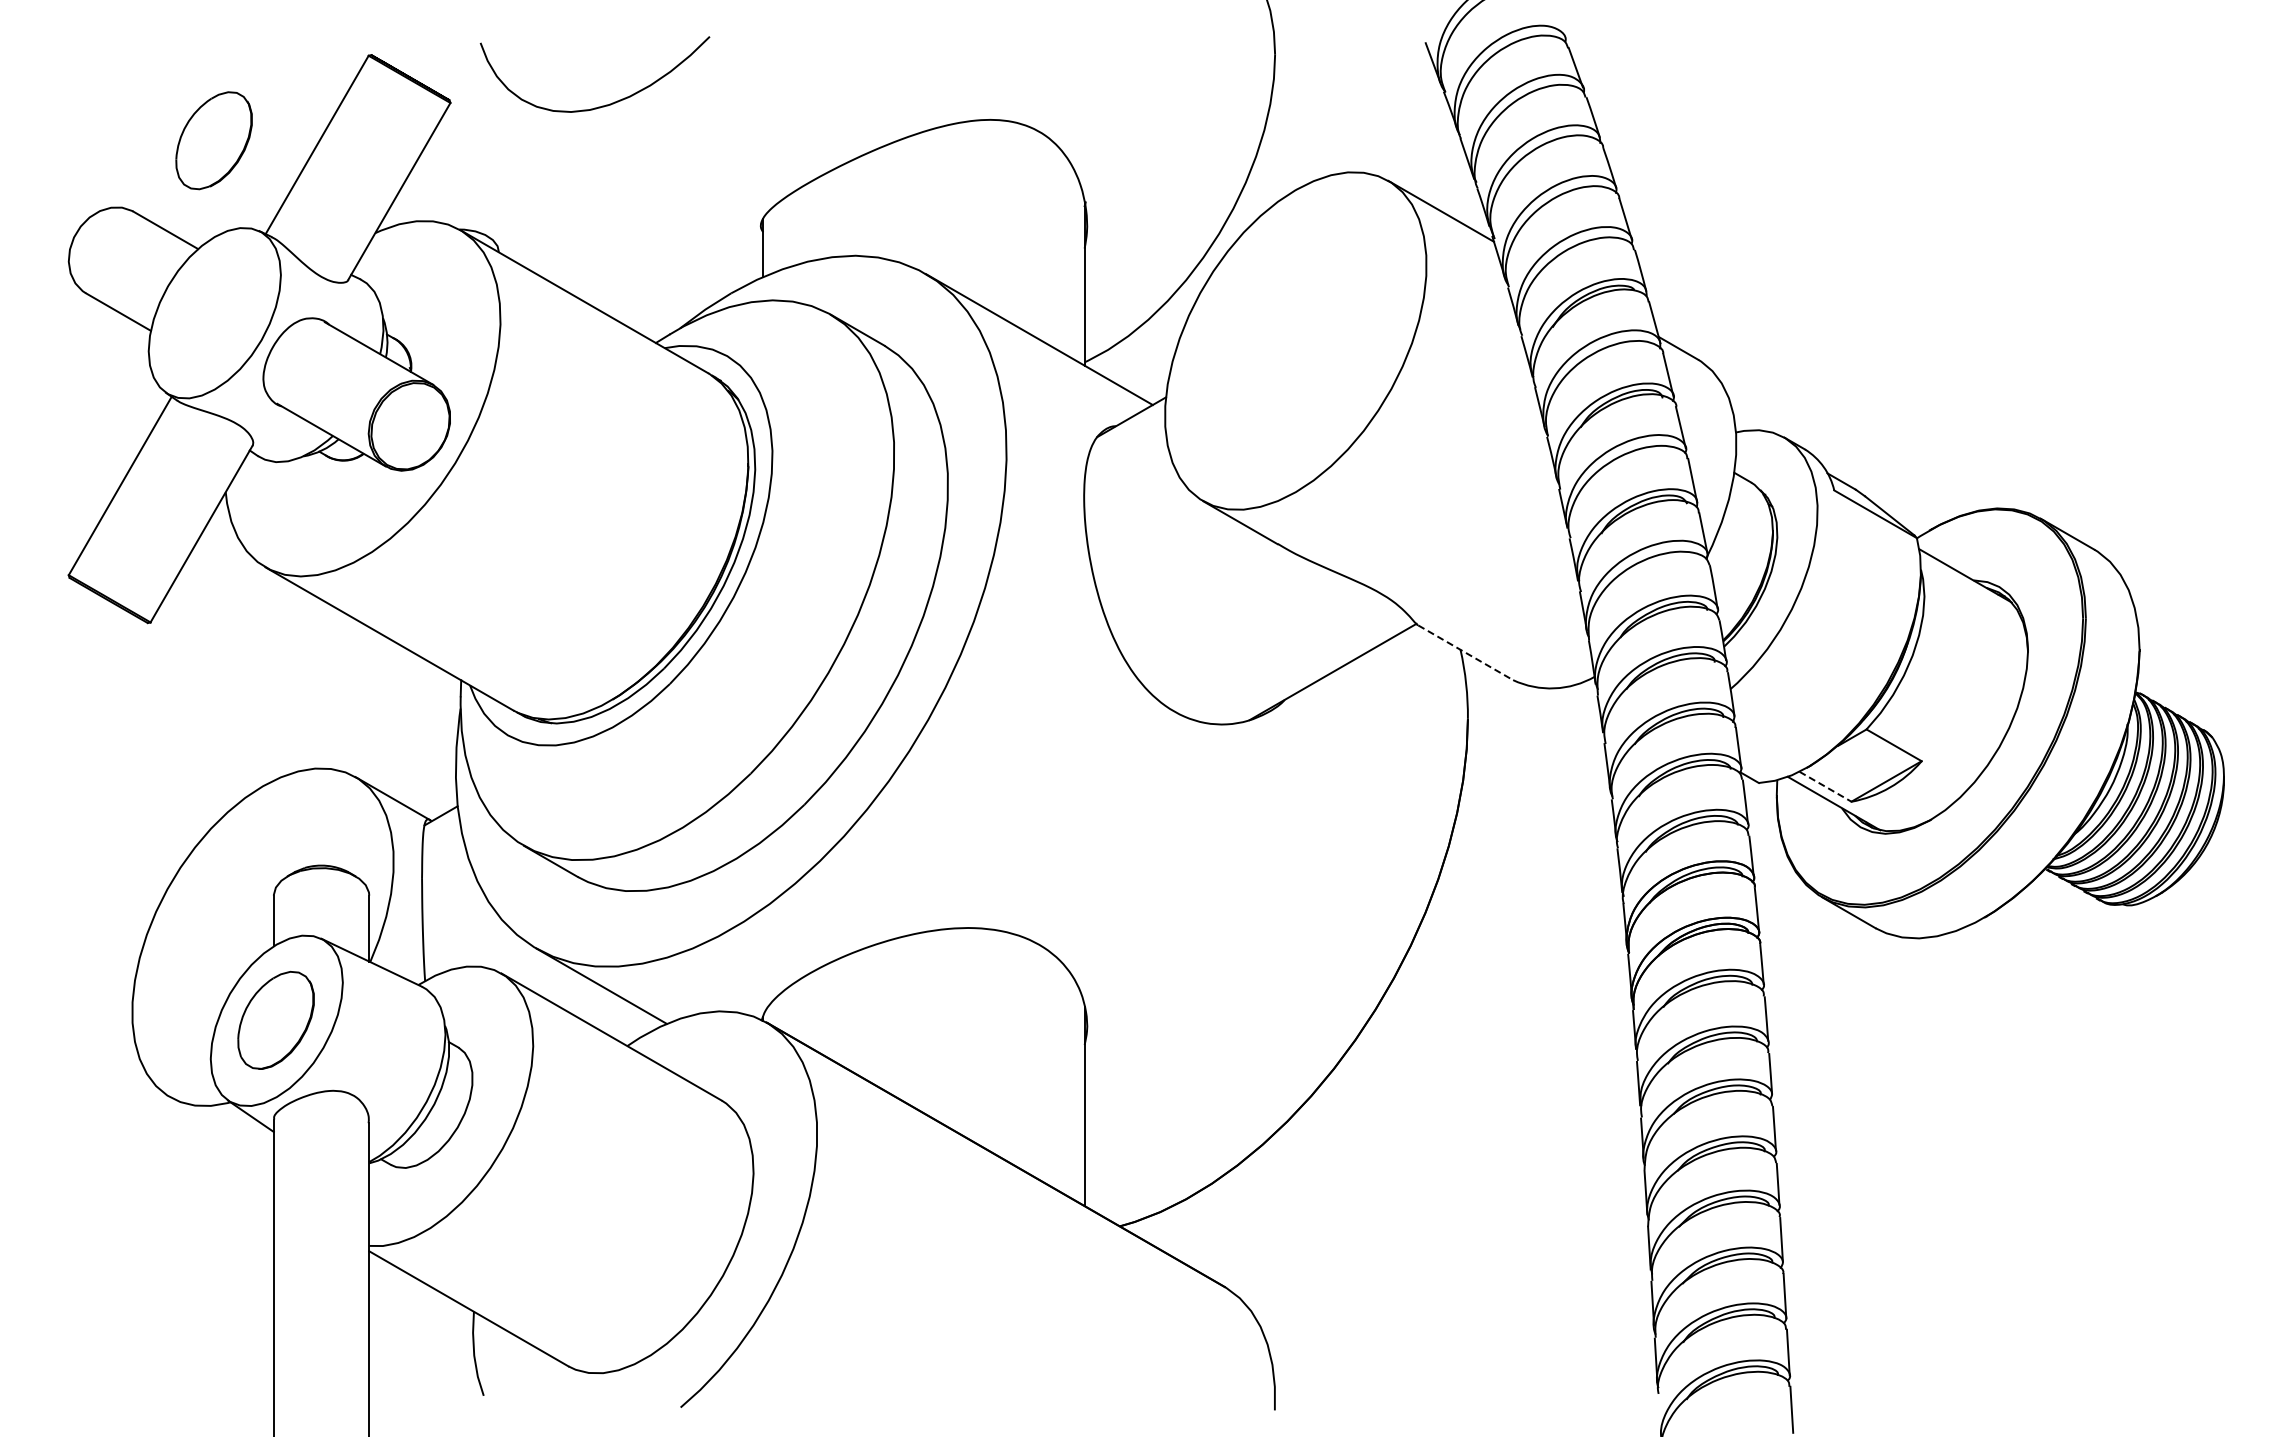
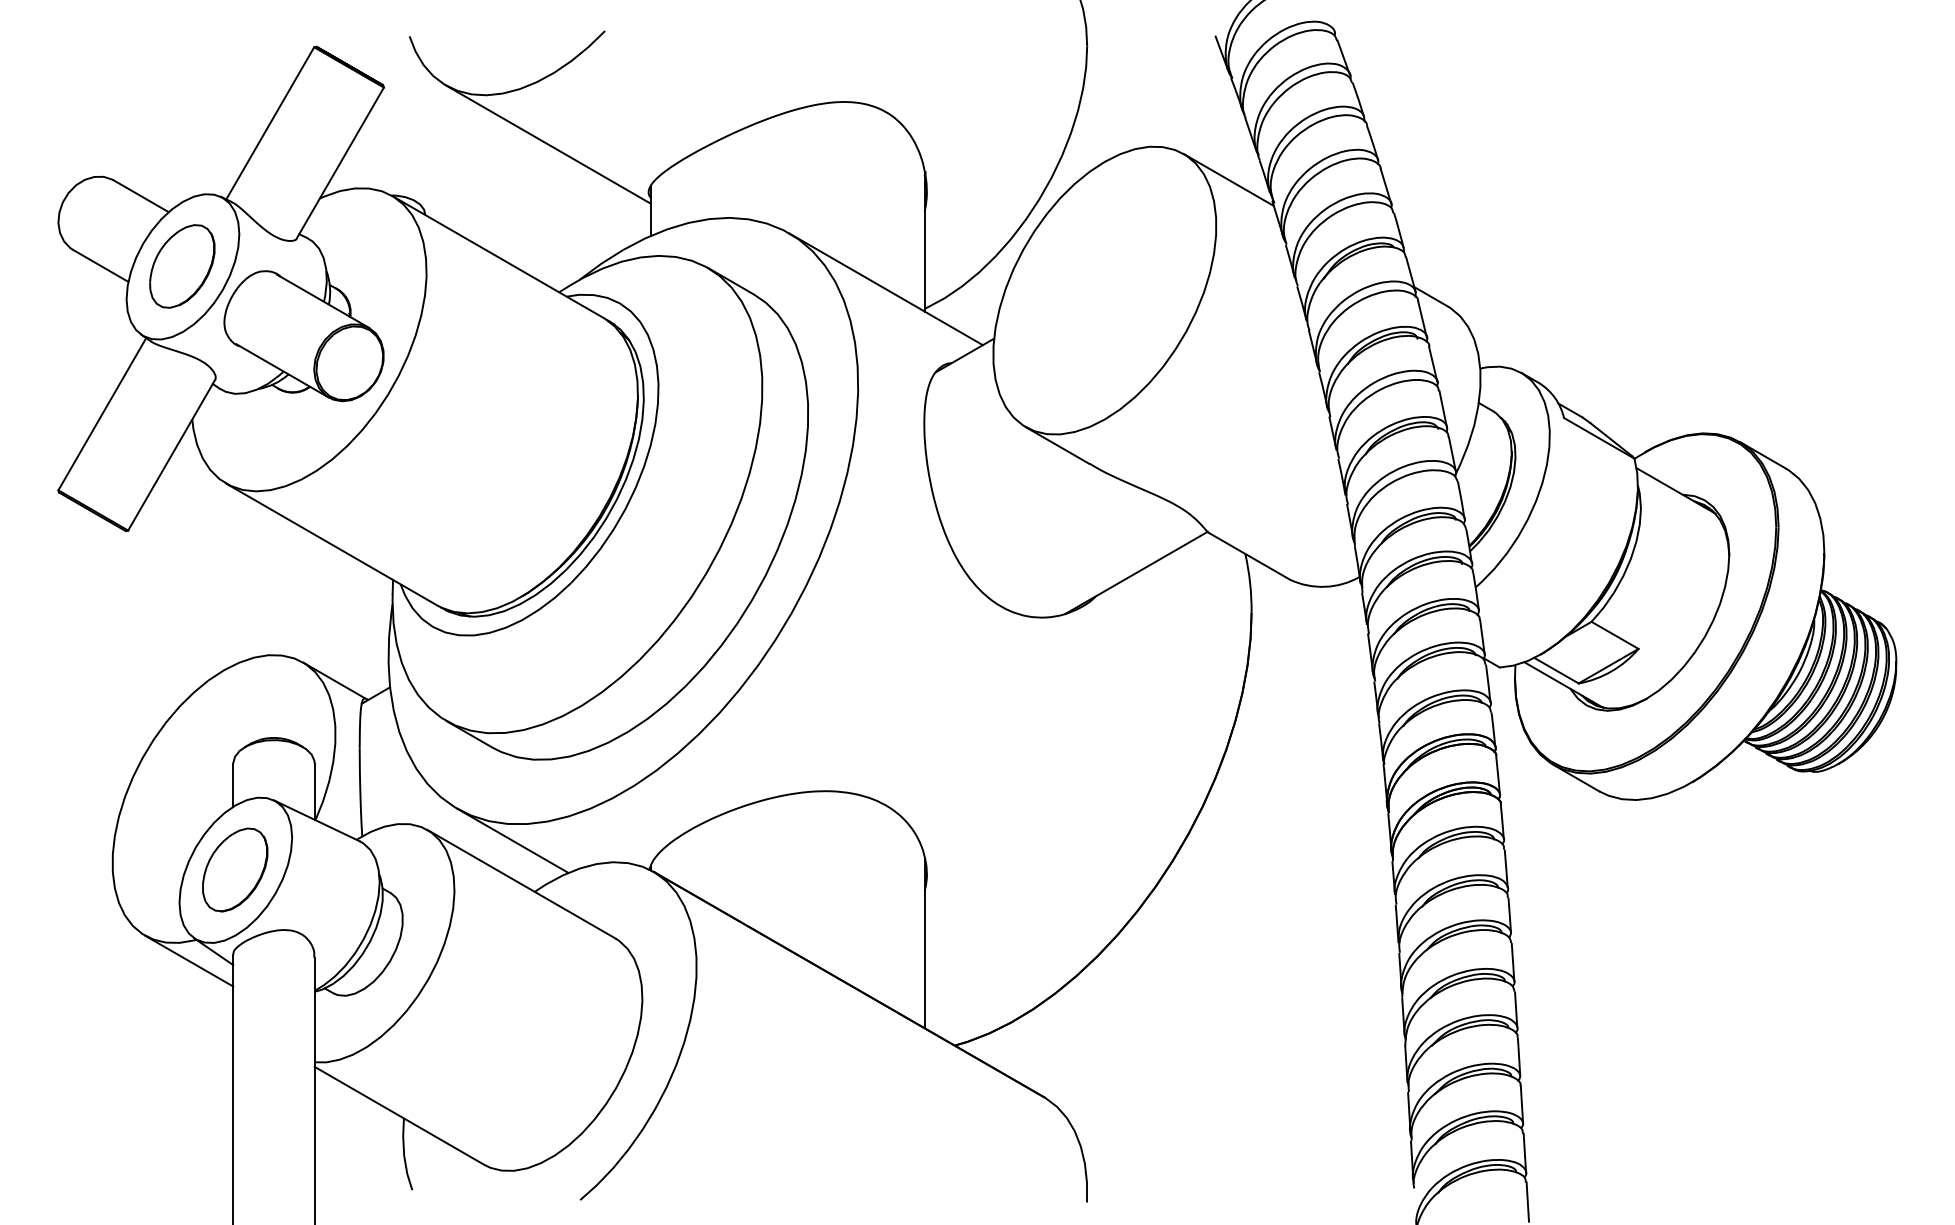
part: (213, 140) -> (181, 266), moved
line: (643, 169) -> (548, 144), added
line: (1465, 652) -> (1249, 556), dashed -> solid
line: (1825, 786) -> (1556, 670), dashed -> solid
line: (221, 1127) -> (188, 961), added

